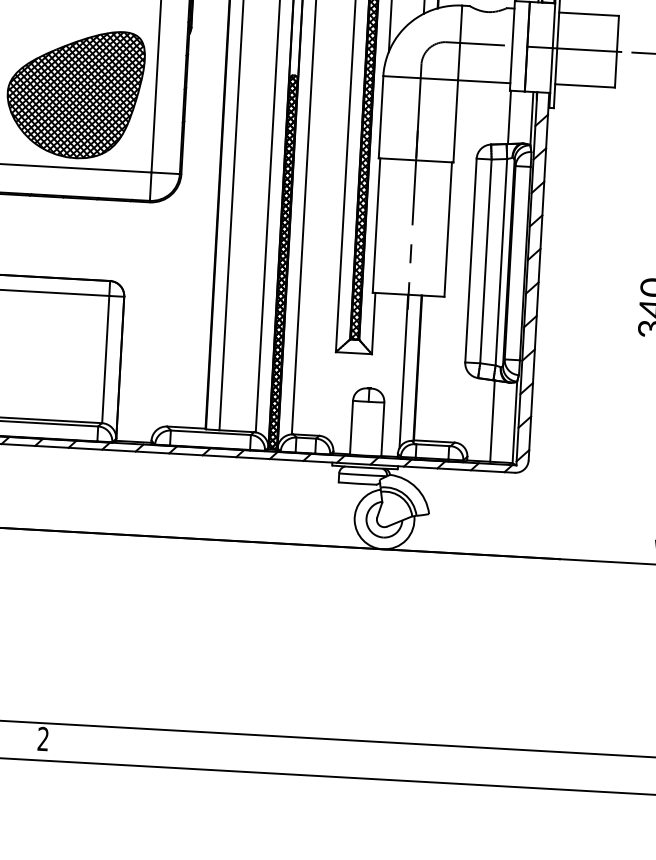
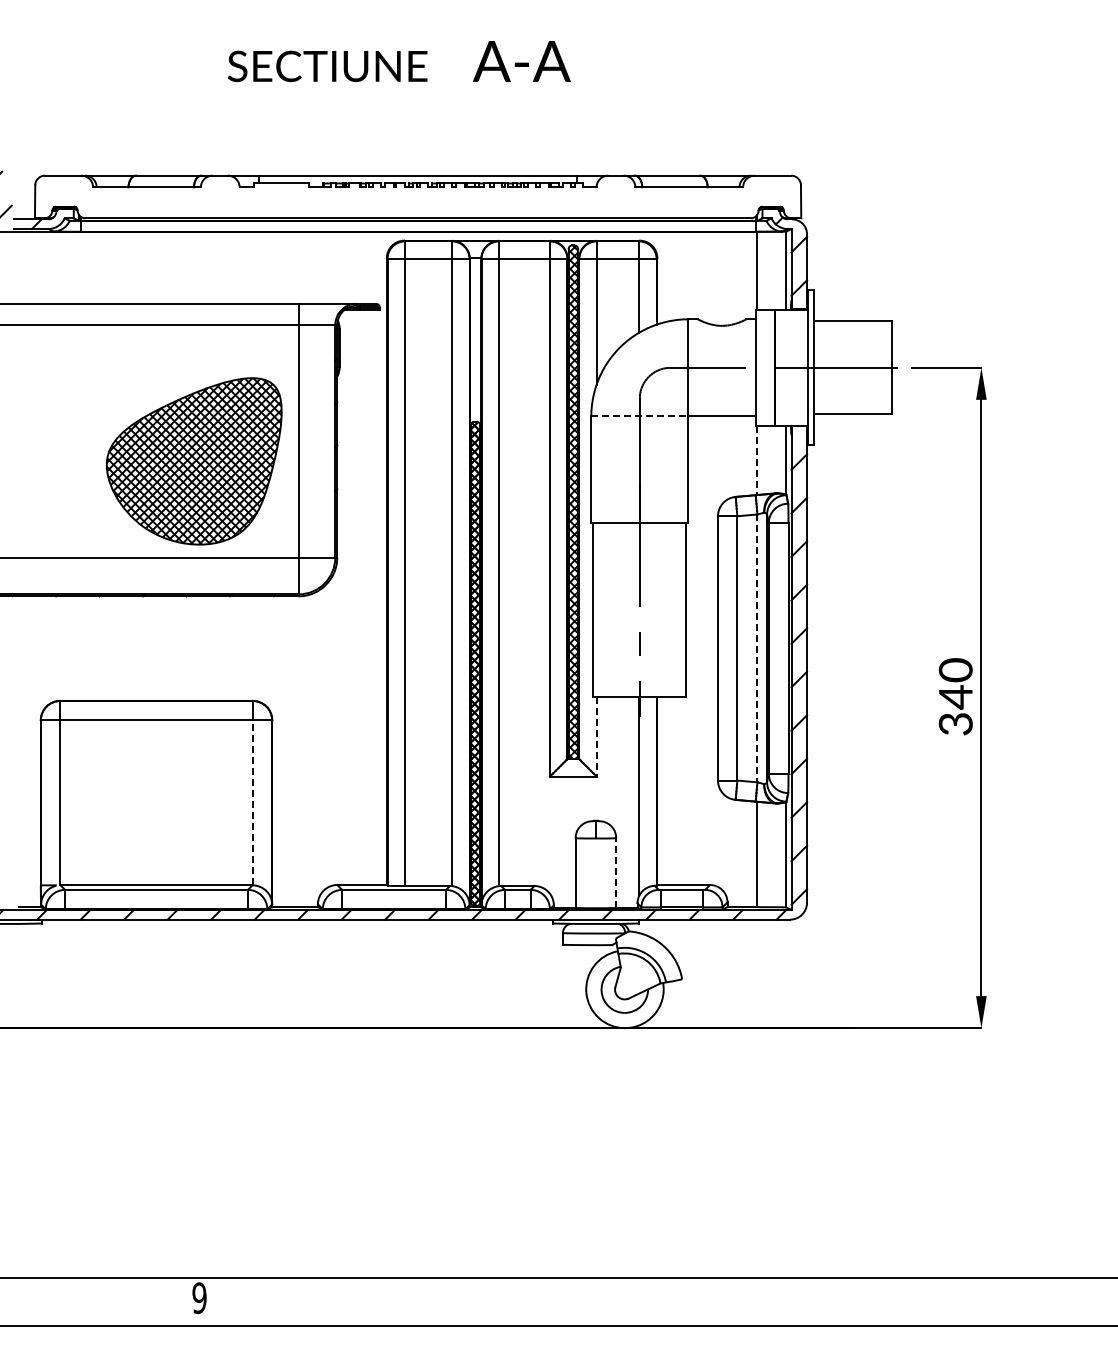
line: (421, 78) -> (640, 416), solid -> dashed
line: (509, 117) -> (757, 460), solid -> dashed
line: (501, 262) -> (757, 648), solid -> dashed
line: (373, 323) -> (596, 736), solid -> dashed
line: (105, 359) -> (252, 802), solid -> dashed
line: (383, 429) -> (616, 873), solid -> dashed
text: (43, 739) -> (199, 1298), 2 -> 9

